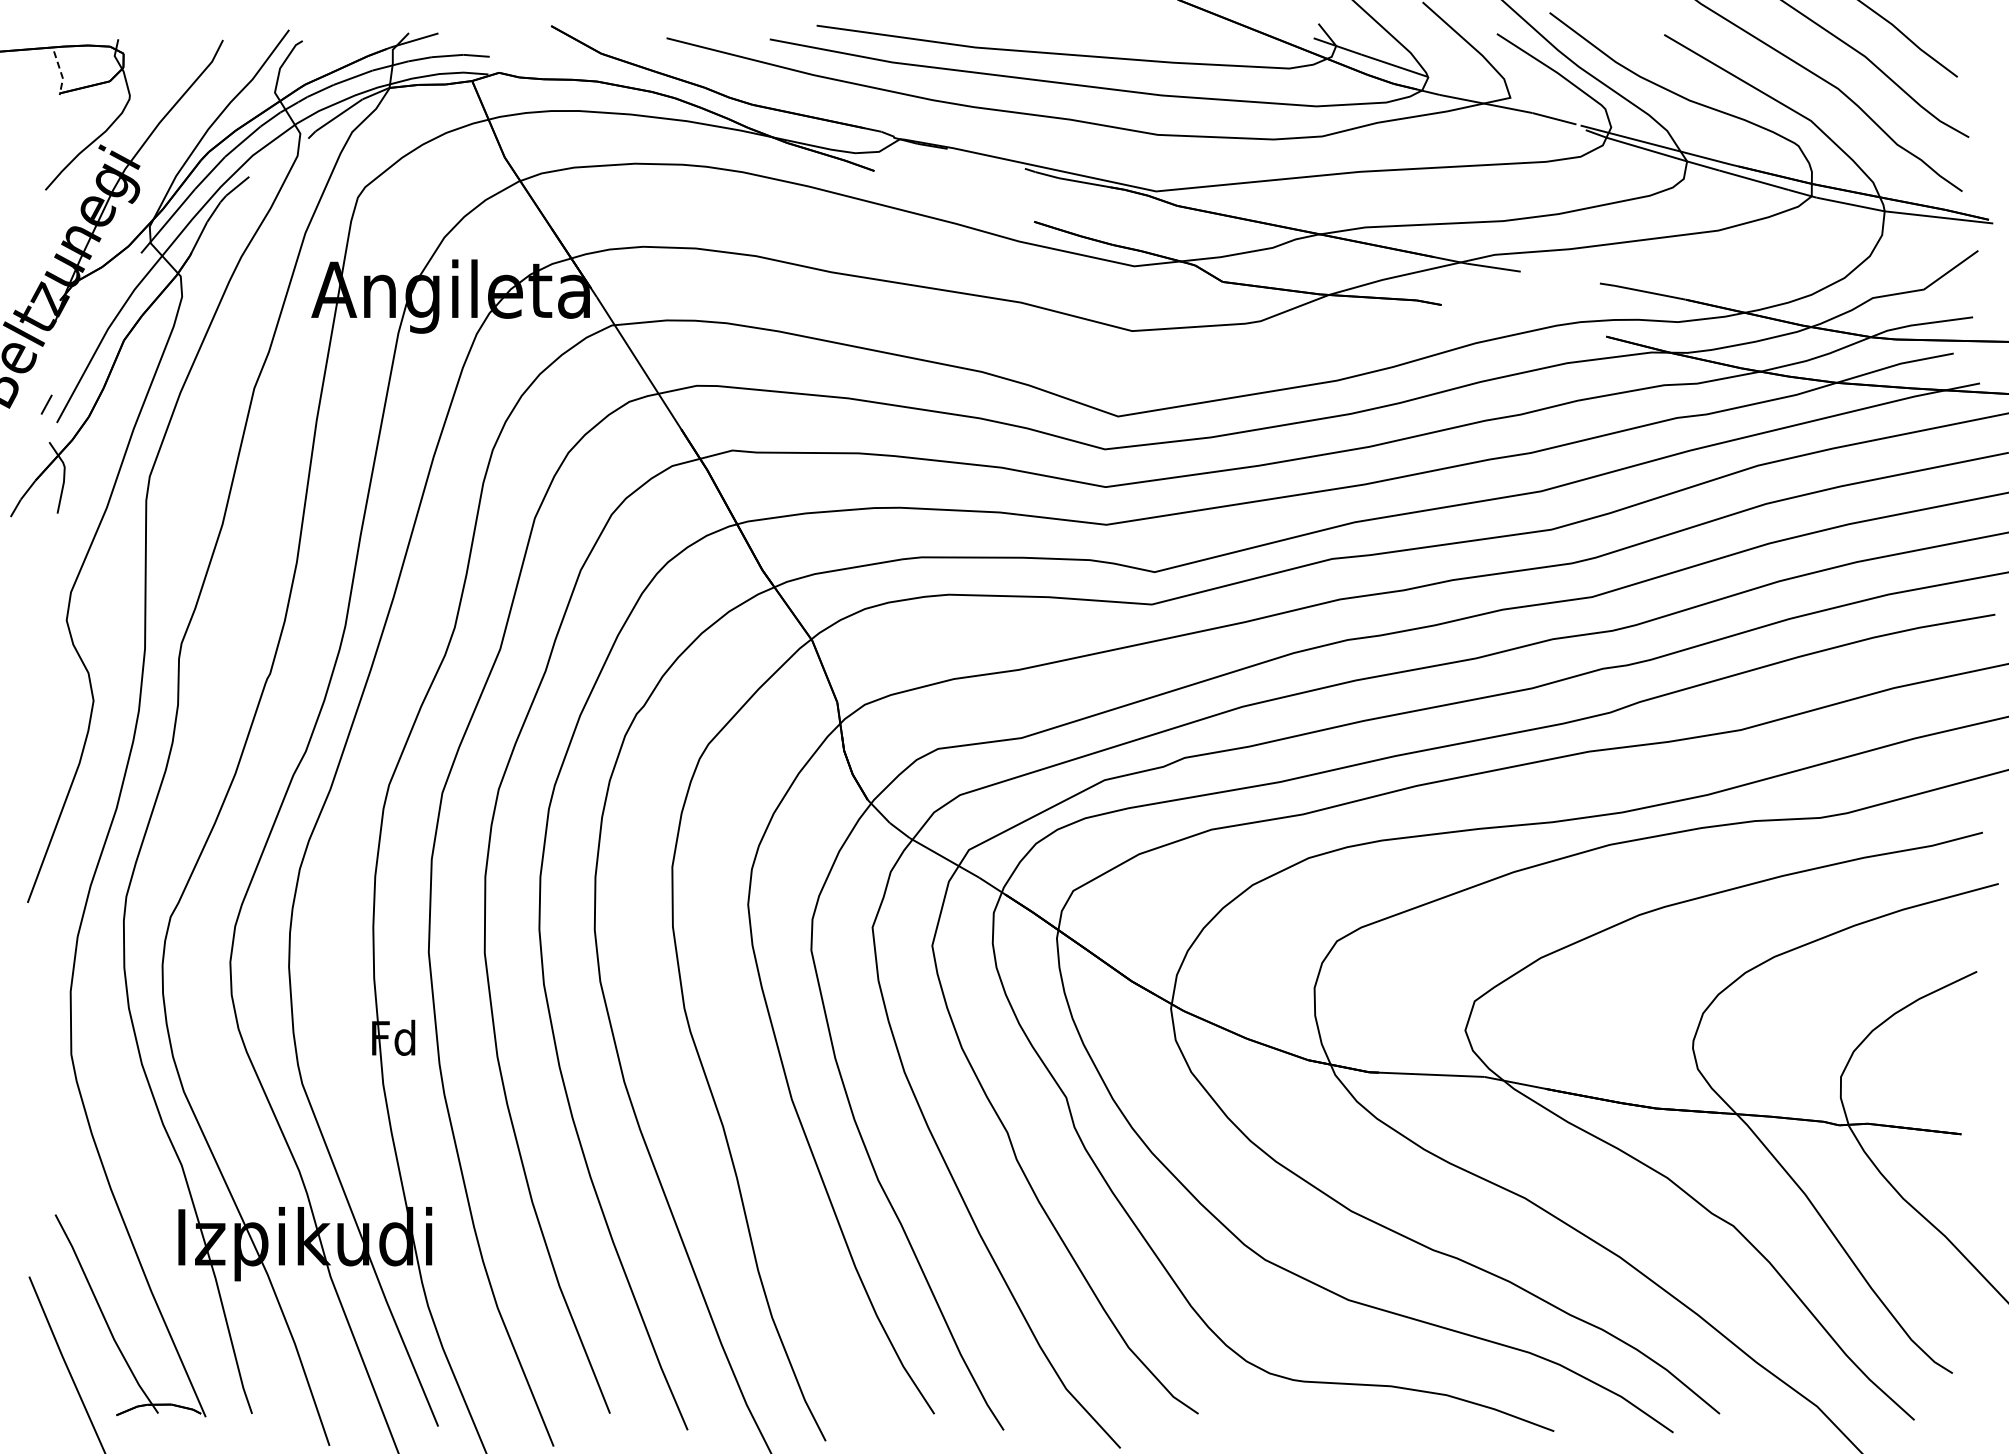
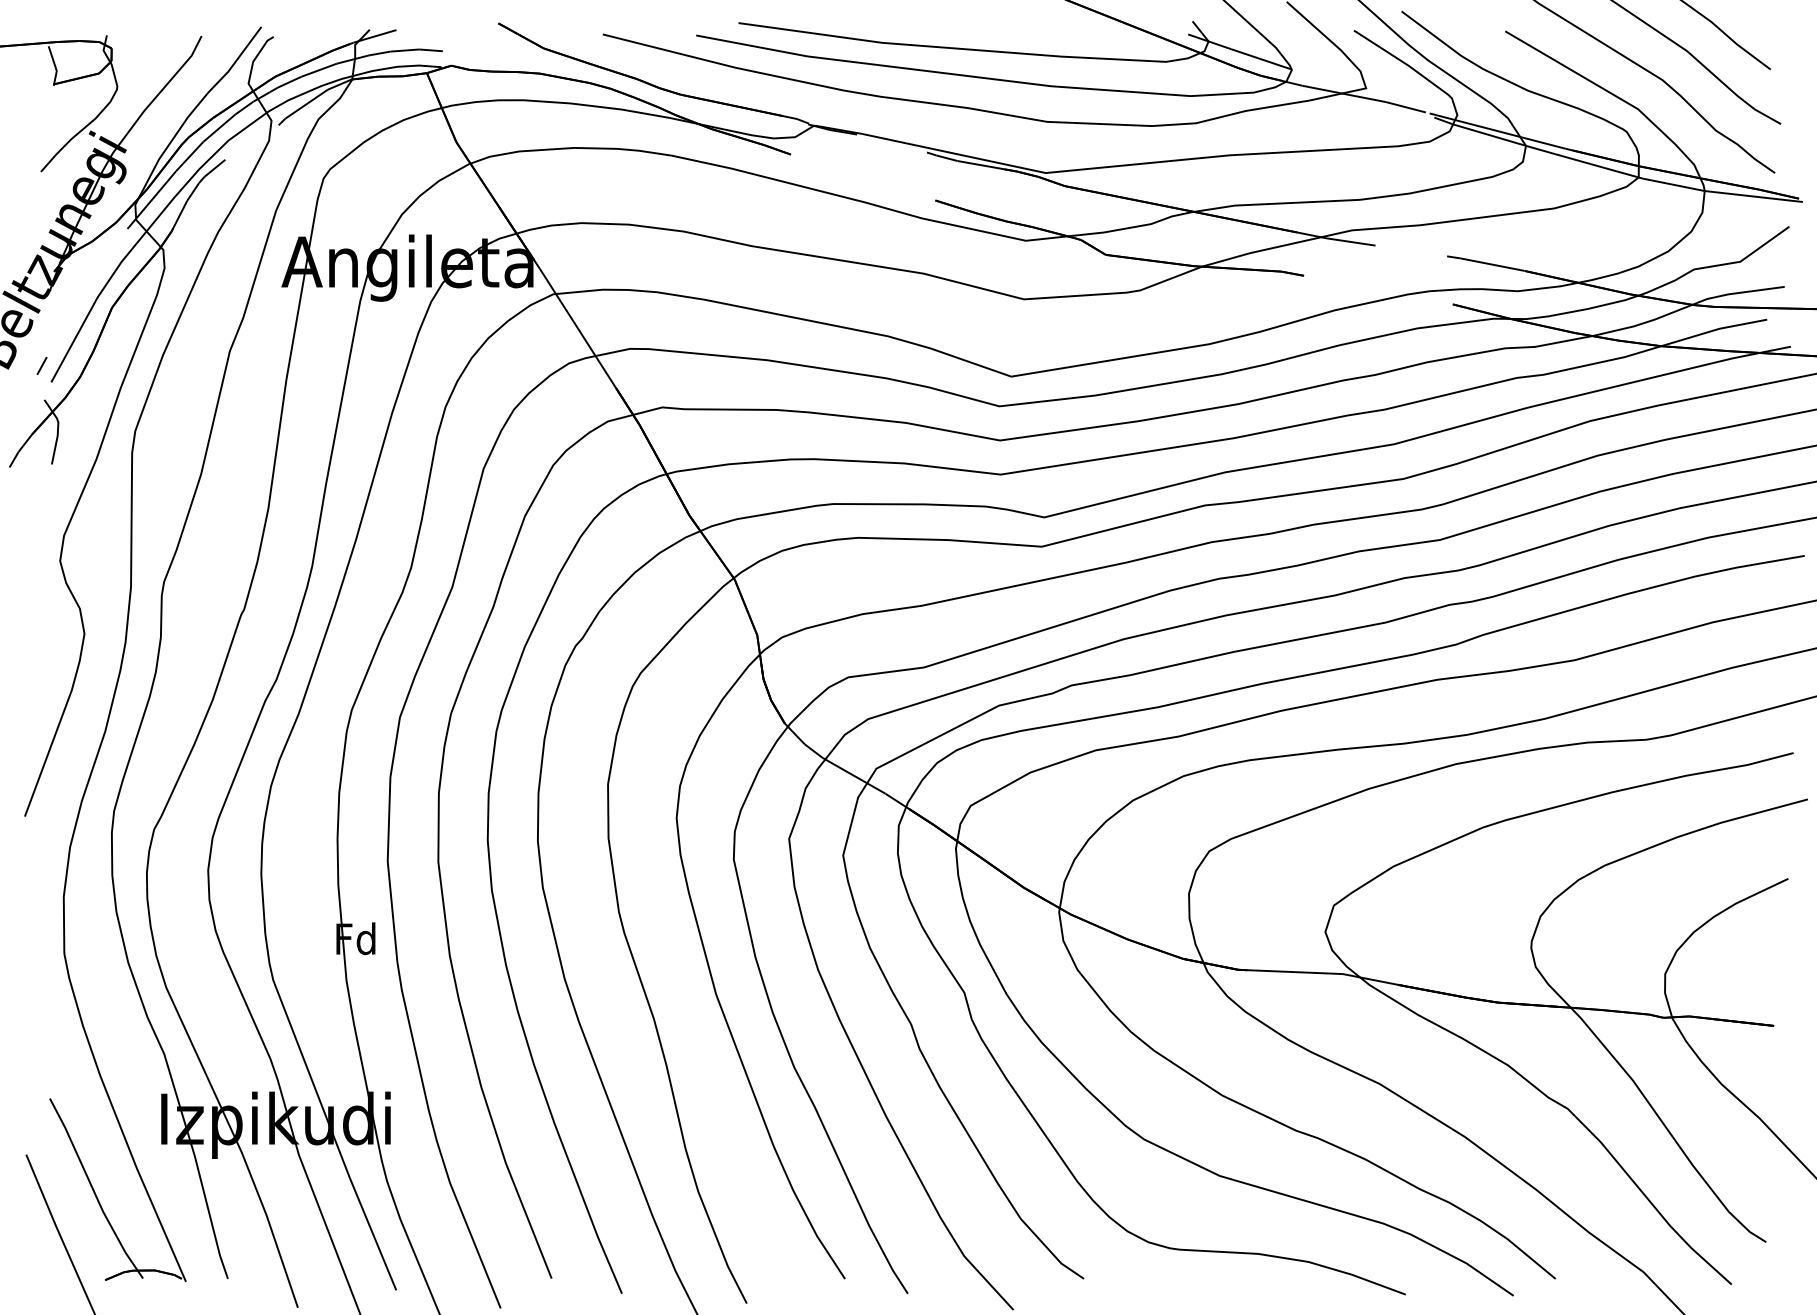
line: (61, 73) -> (55, 66), dashed -> solid

